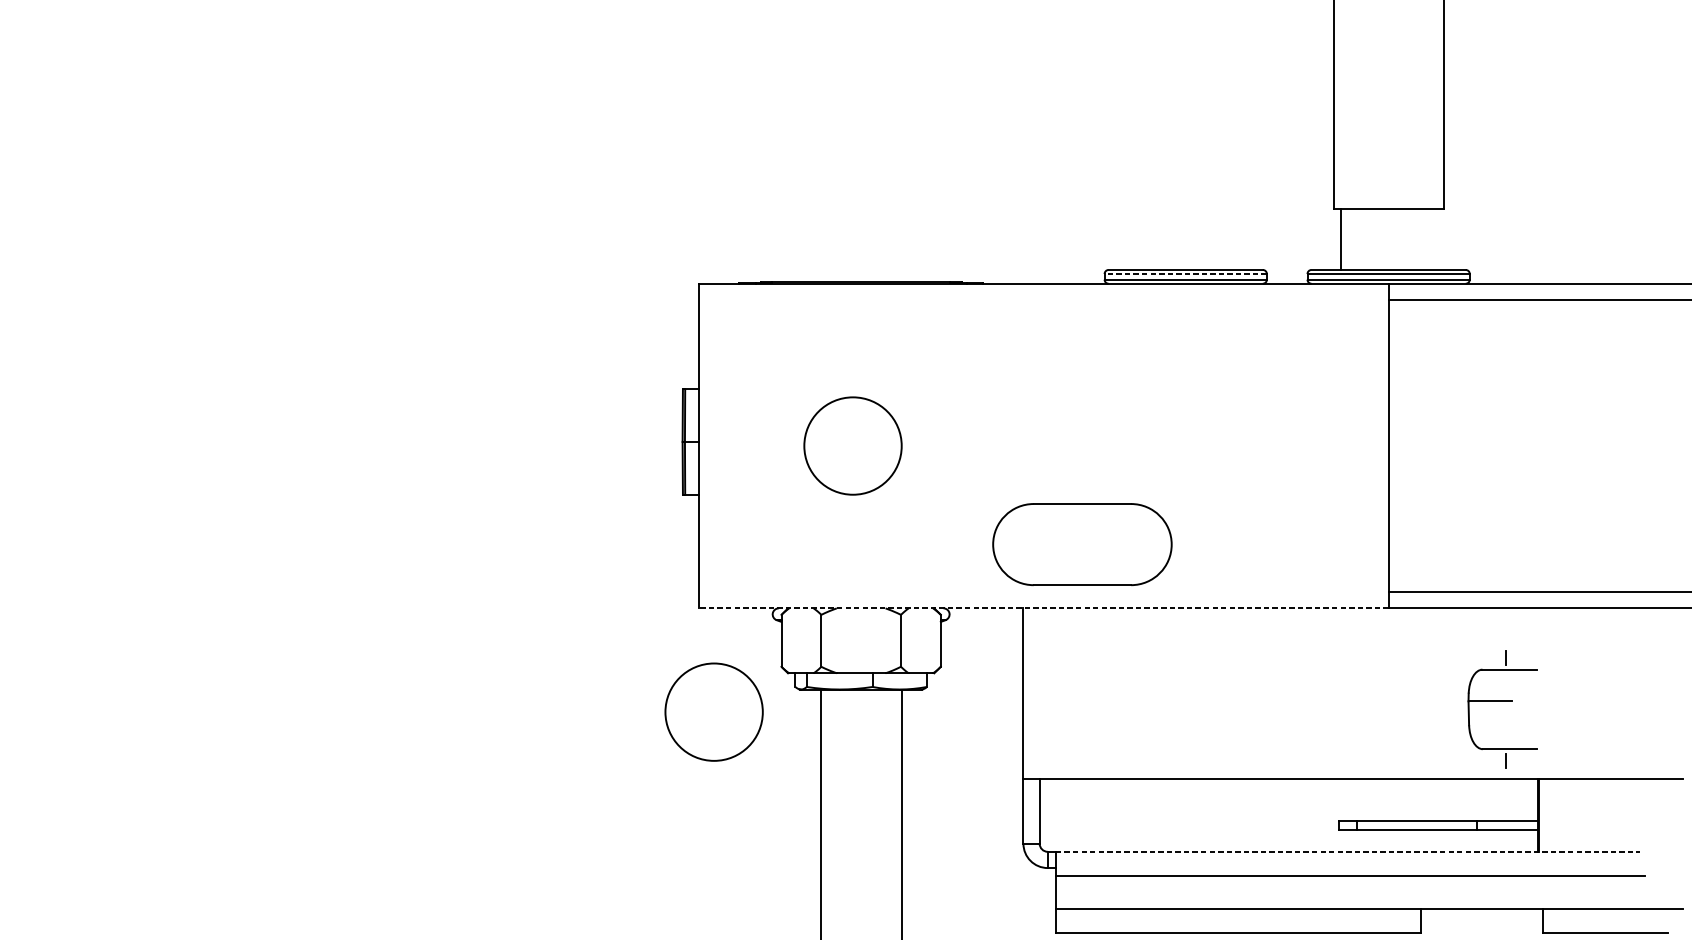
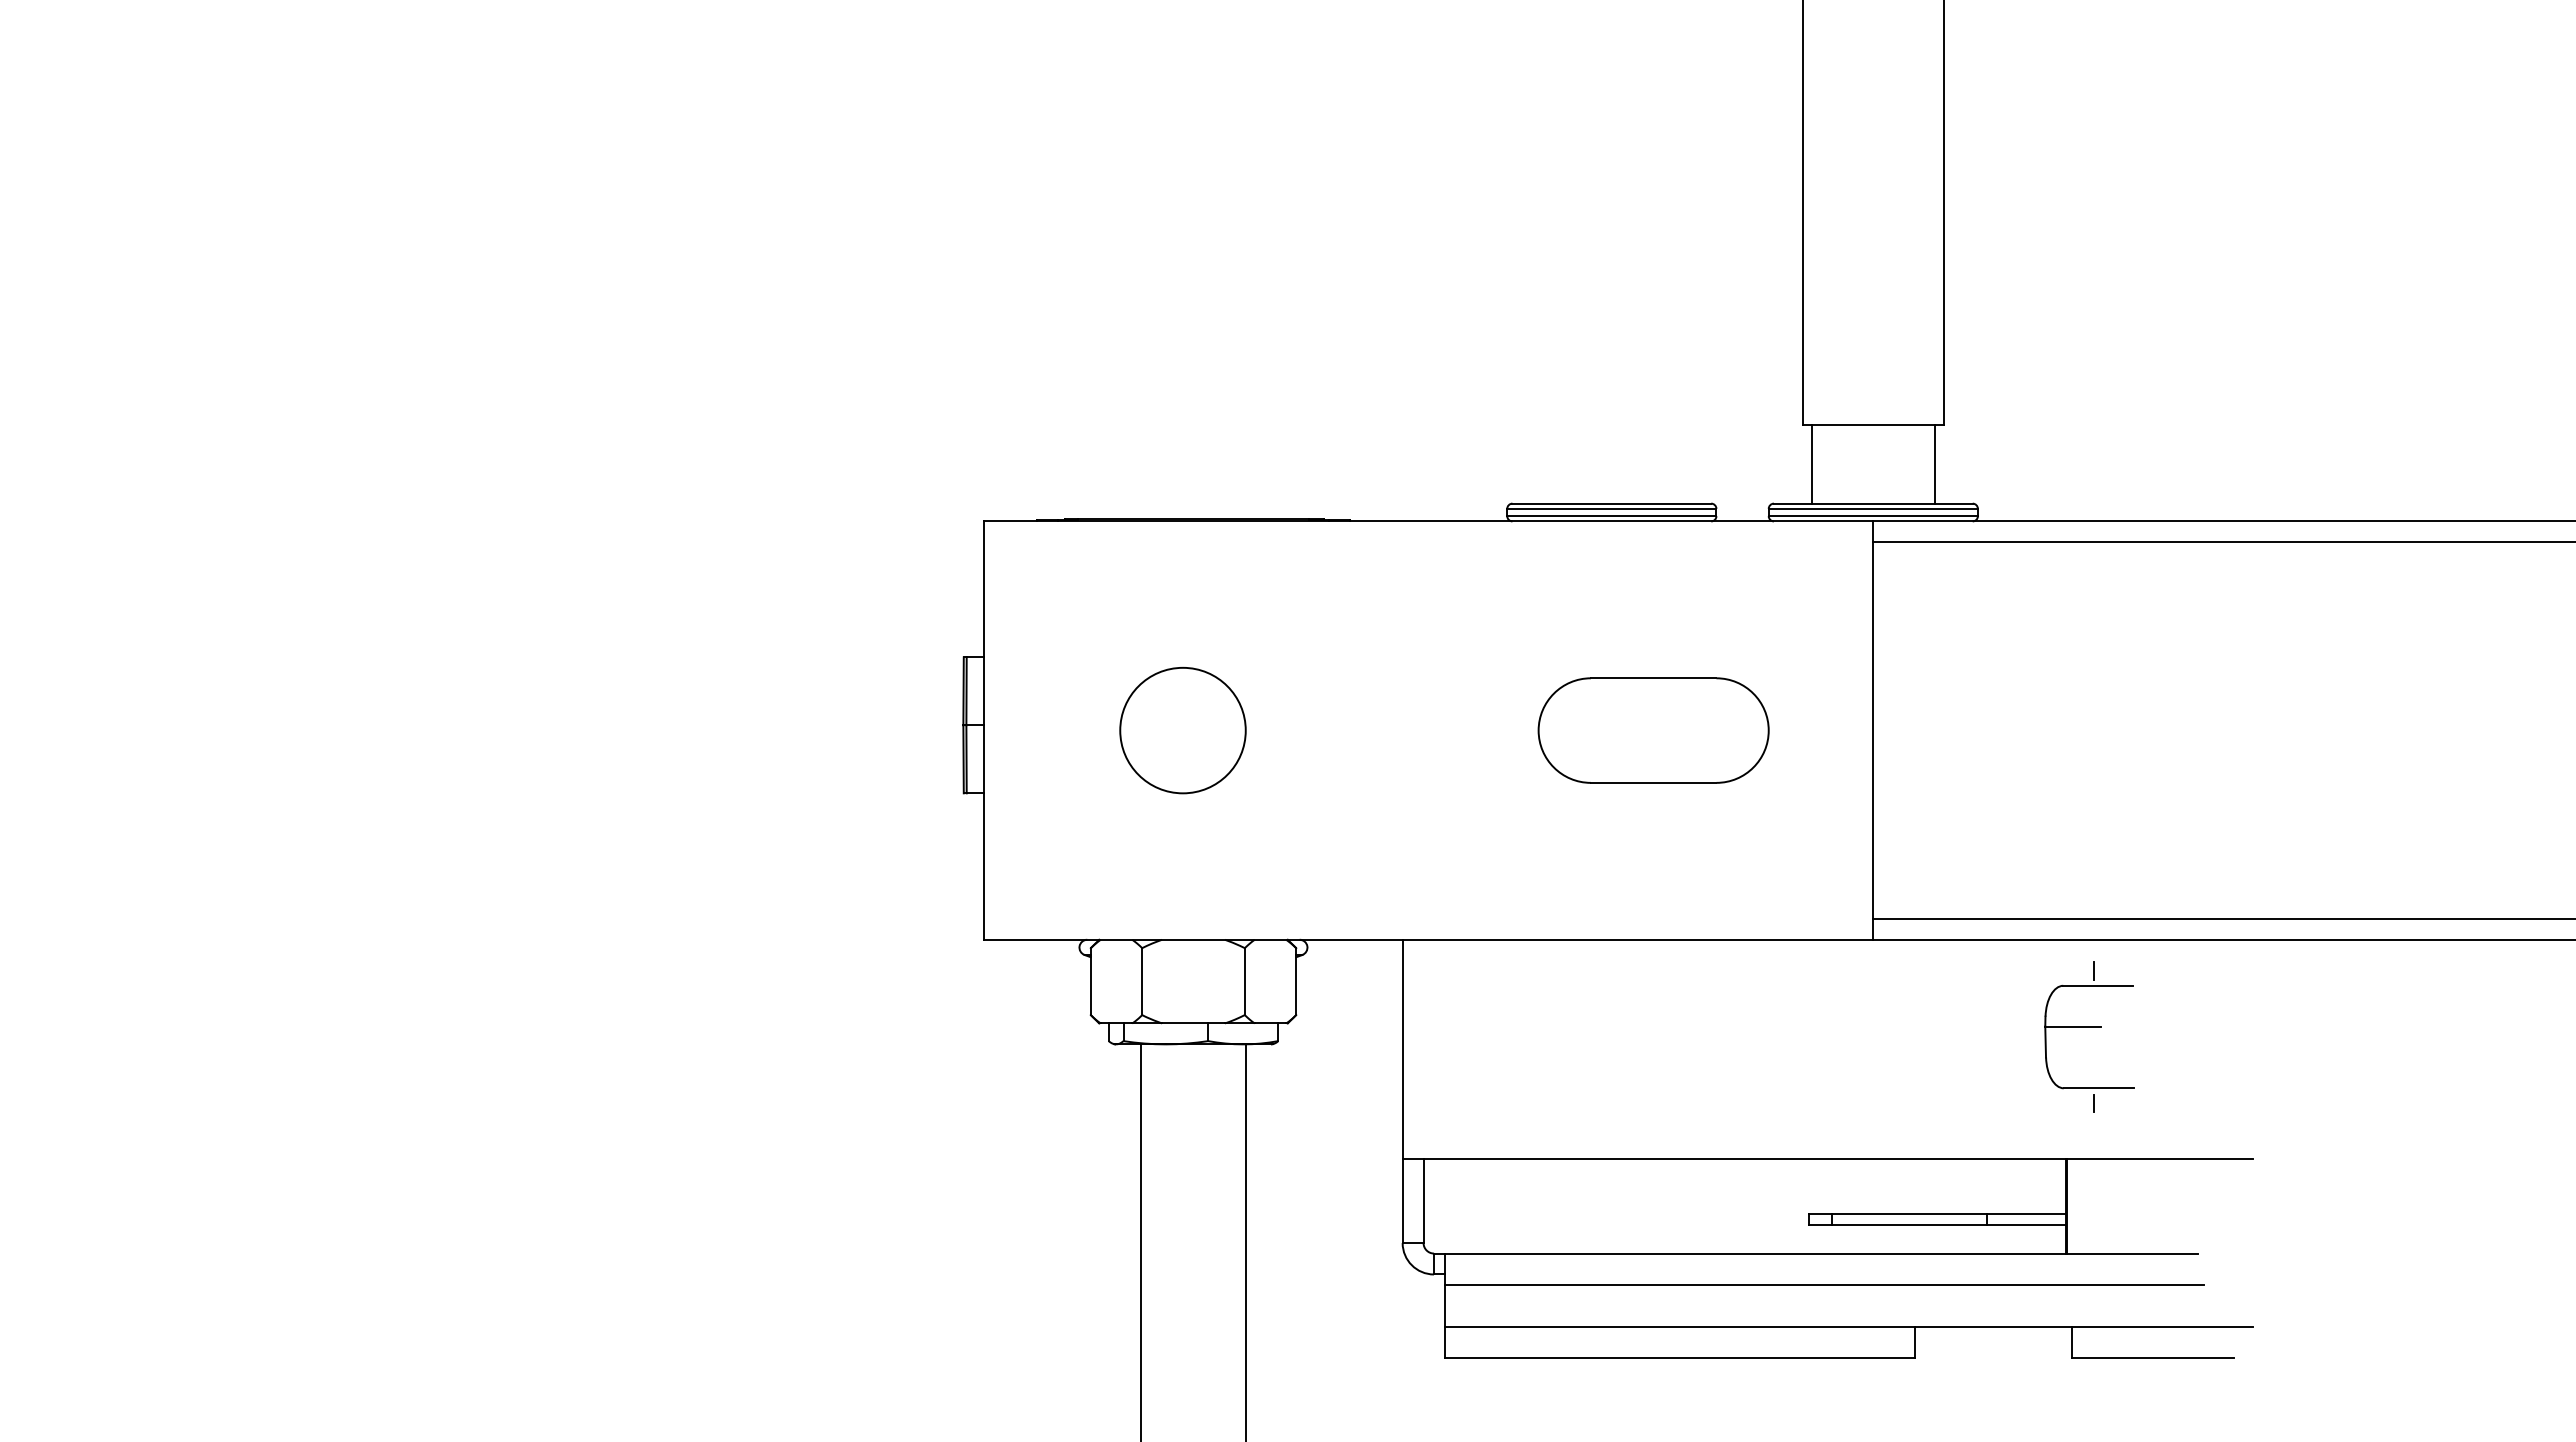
line: (1436, 238) -> (1935, 463), added
line: (1185, 273) -> (1611, 508), dashed -> solid
part: (1082, 544) -> (1653, 730), moved
line: (1043, 608) -> (1428, 939), dashed -> solid
part: (1502, 702) -> (2089, 1027), moved
circle: (713, 712) -> (1003, 1073), removed
line: (1348, 851) -> (1821, 1253), dashed -> solid

